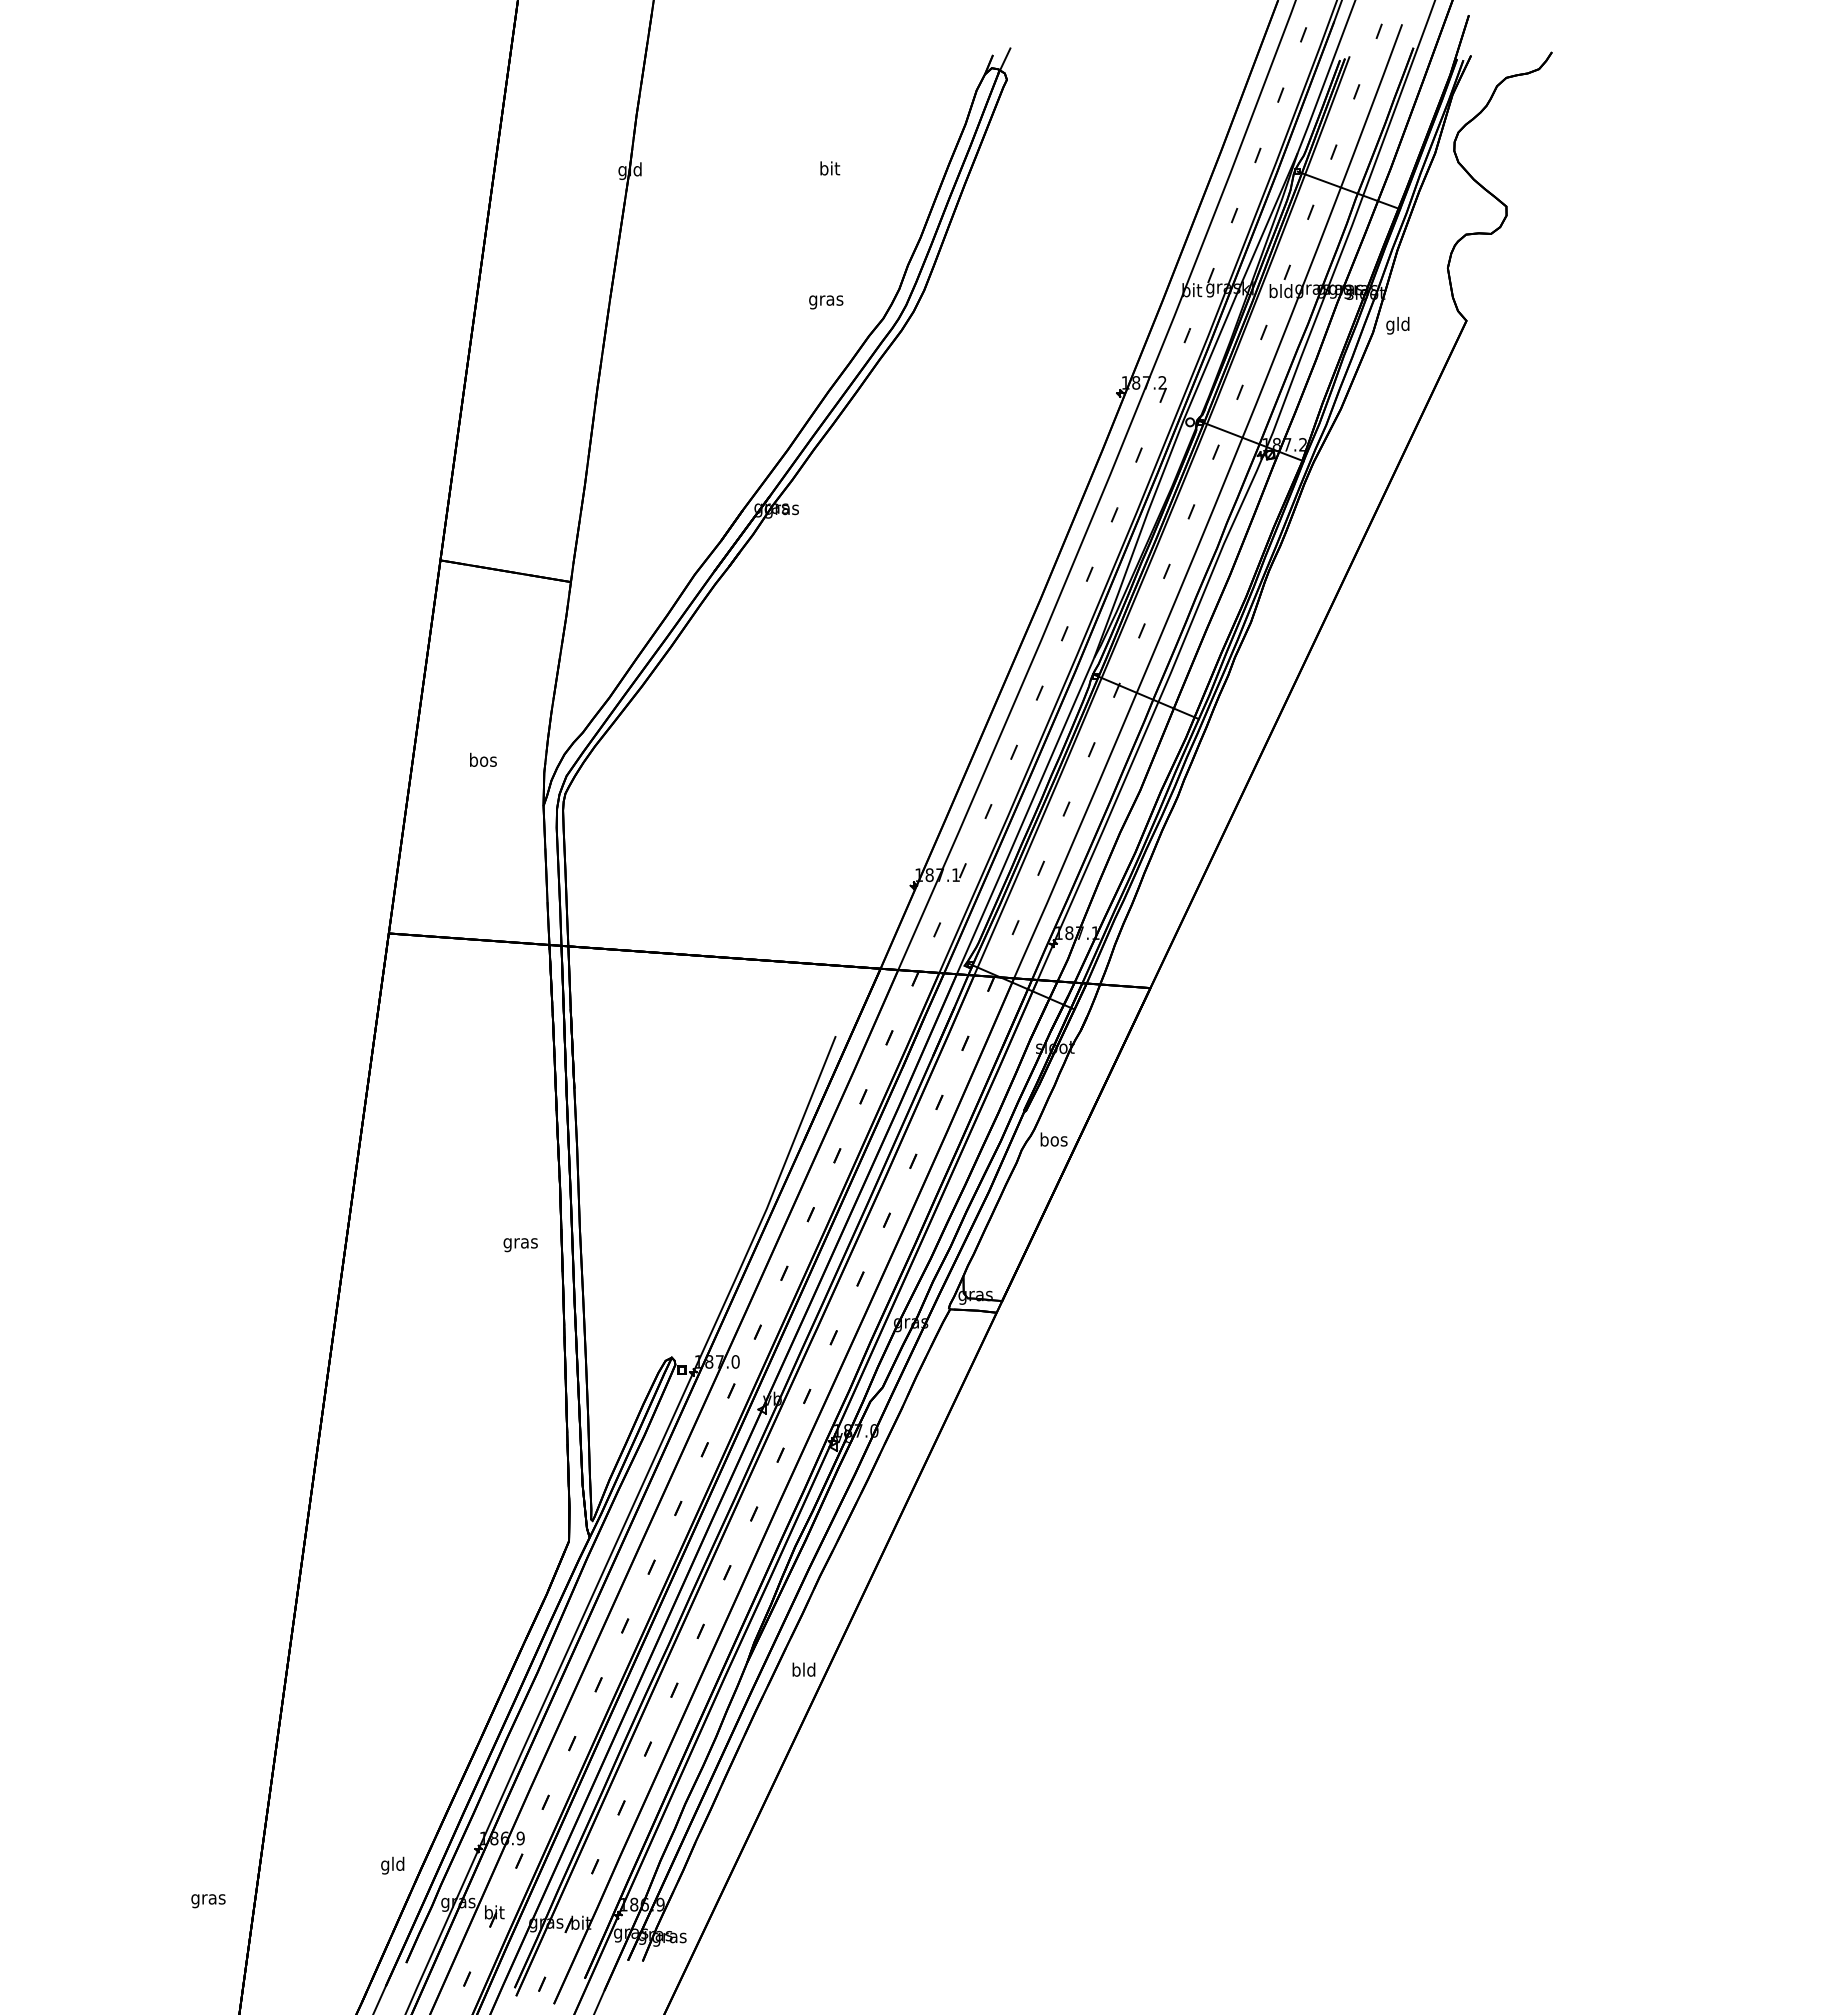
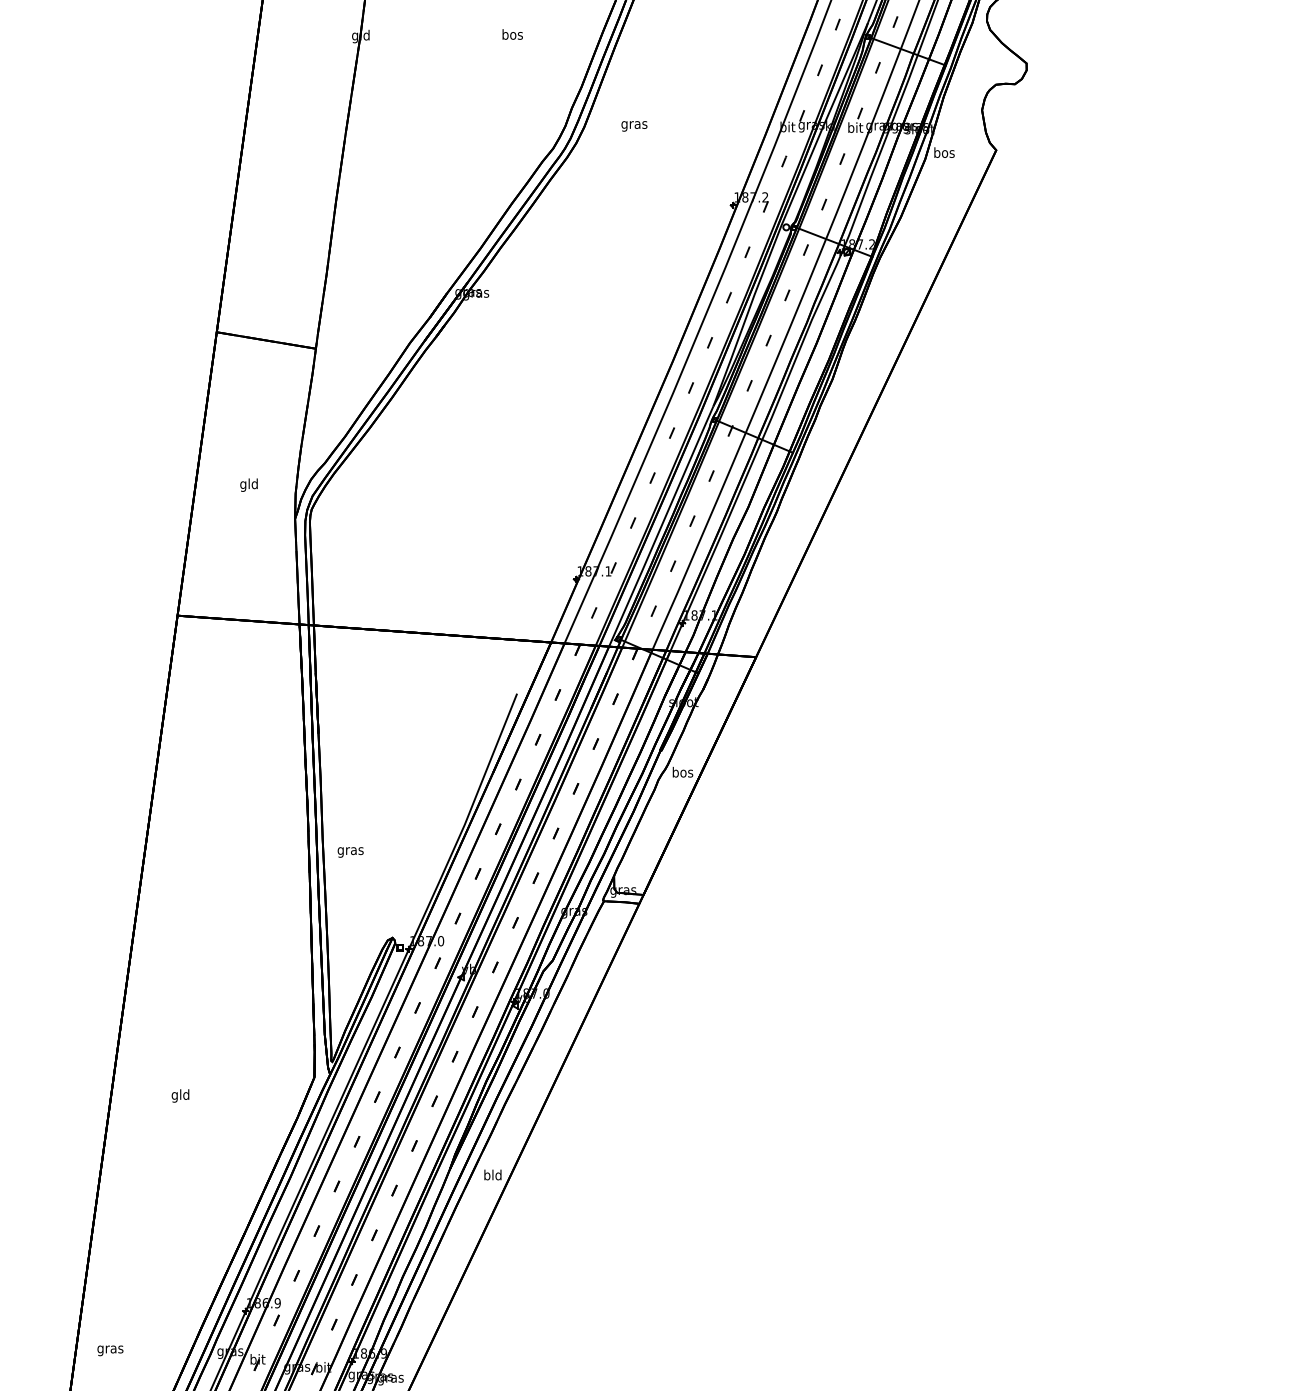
text: (829, 168) -> (512, 34), bit -> bos
text: (1280, 291) -> (854, 127), bld -> bit
text: (826, 302) -> (634, 126), moved
text: (1398, 325) -> (944, 153), gld -> bos
text: (483, 761) -> (249, 485), bos -> gld
text: (520, 1245) -> (350, 852), moved
text: (392, 1865) -> (180, 1095), moved
text: (208, 1901) -> (110, 1351), moved

